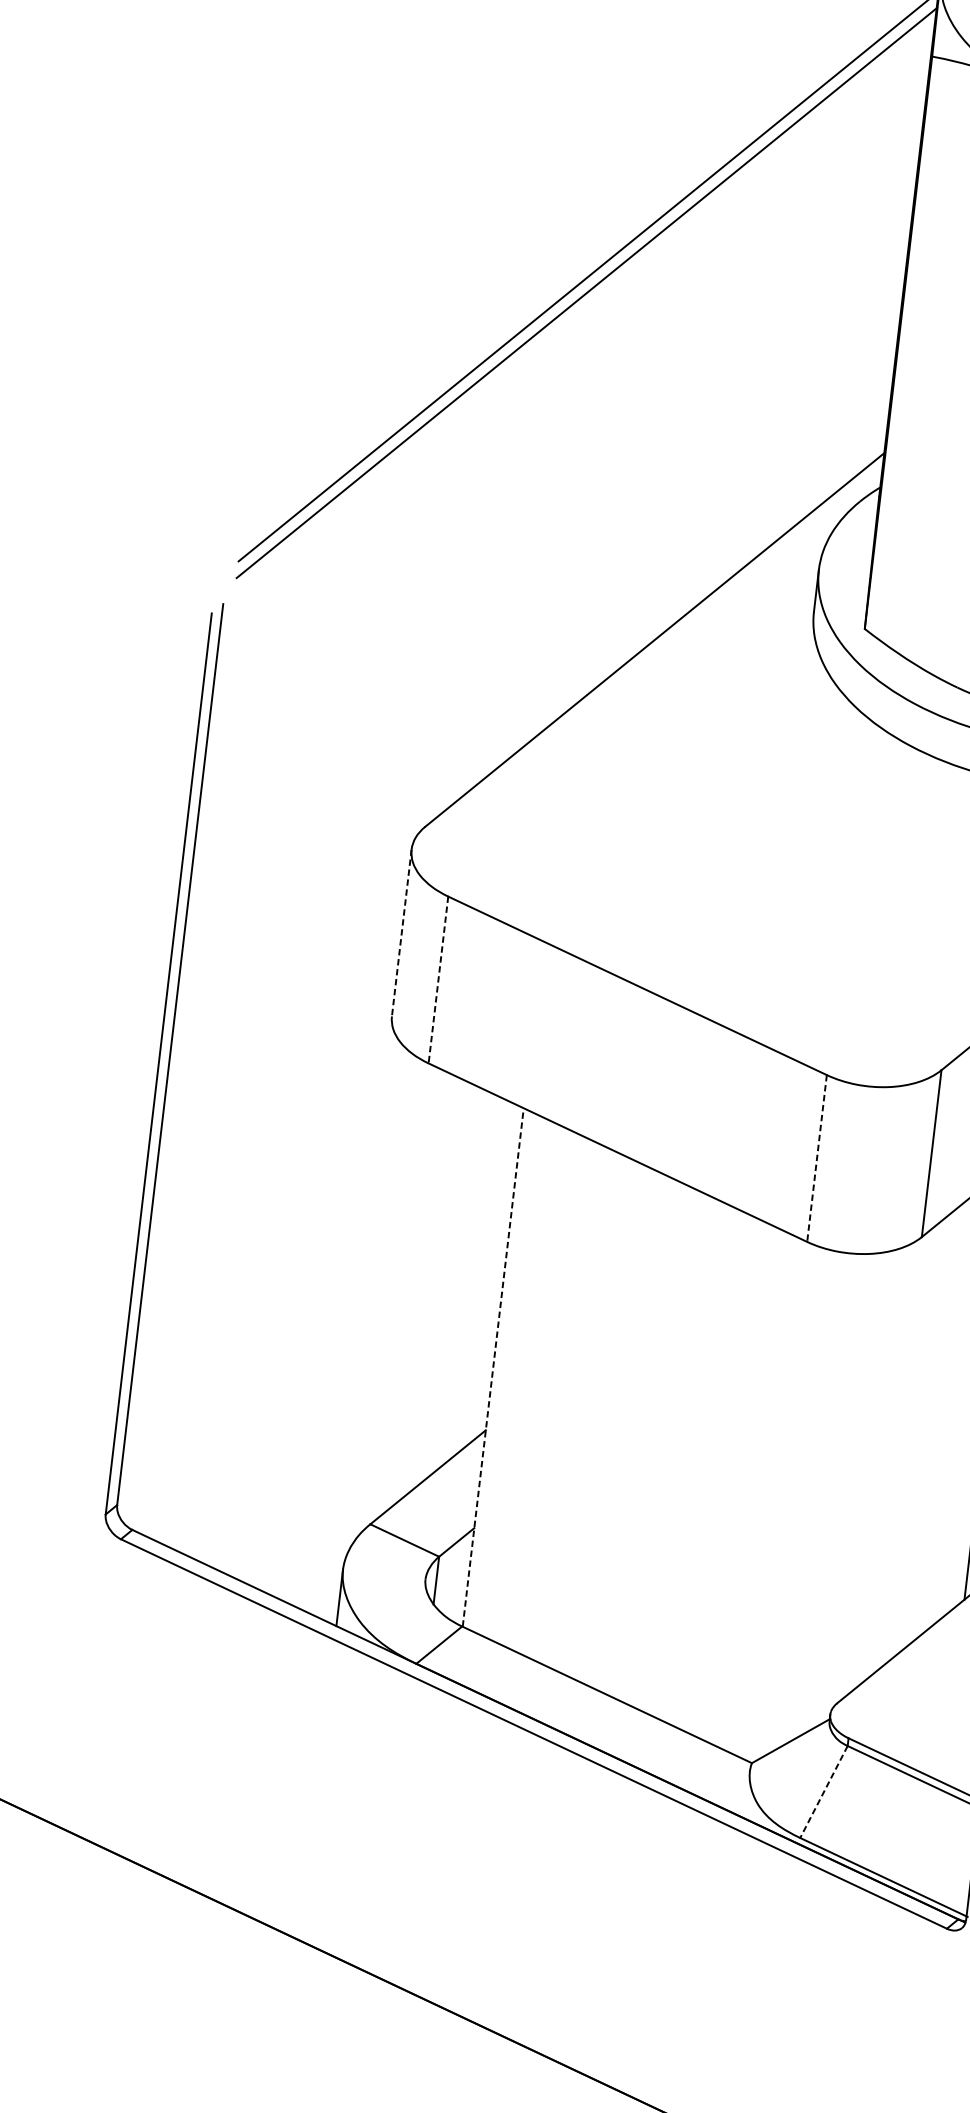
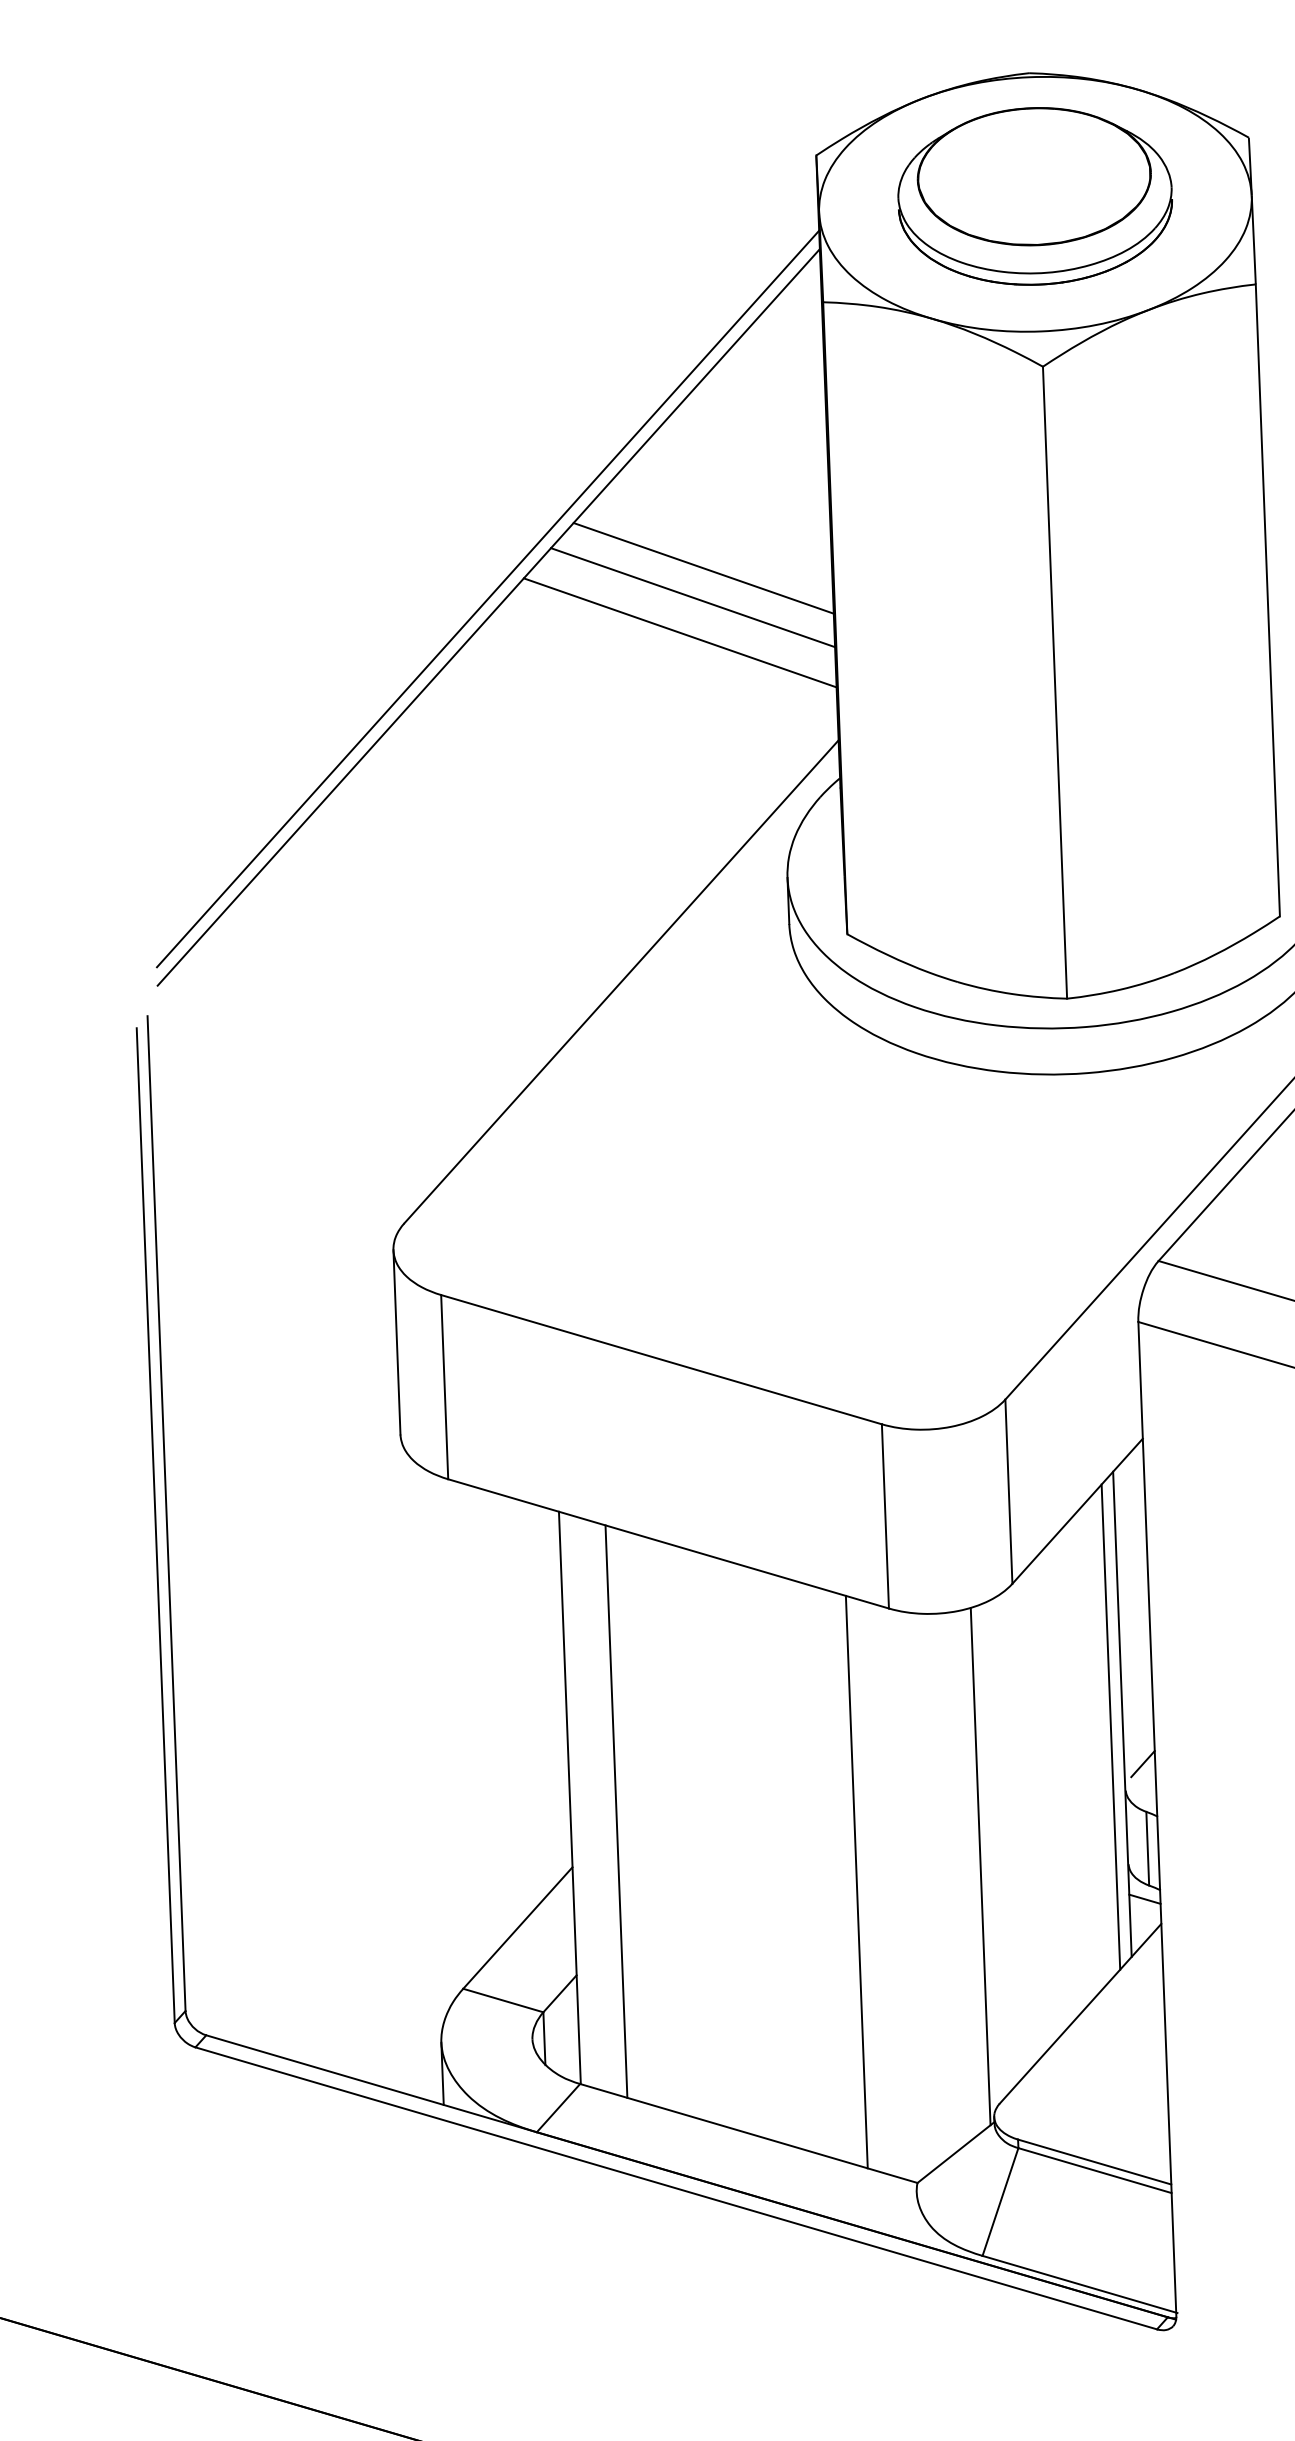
line: (786, 279) -> (703, 568), added
line: (773, 304) -> (693, 597), added
line: (756, 333) -> (679, 632), added
line: (401, 932) -> (396, 1342), dashed -> solid
line: (438, 980) -> (444, 1387), dashed -> solid
line: (817, 1158) -> (885, 1516), dashed -> solid
line: (492, 1367) -> (569, 1797), dashed -> solid
line: (533, 1386) -> (616, 1811), added
line: (739, 1483) -> (856, 1881), added
line: (853, 1487) -> (980, 1866), added
line: (823, 1792) -> (1000, 2202), dashed -> solid

